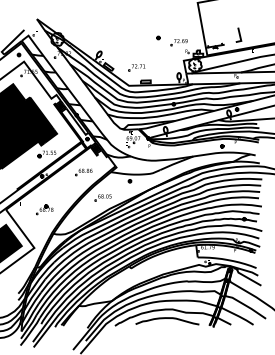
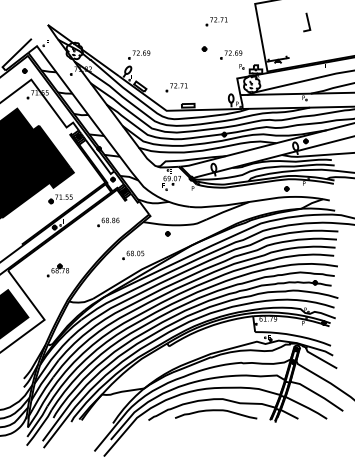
part: (167, 16) -> (216, 21), added
line: (239, 35) -> (307, 22), moved
part: (108, 42) -> (139, 54), added

